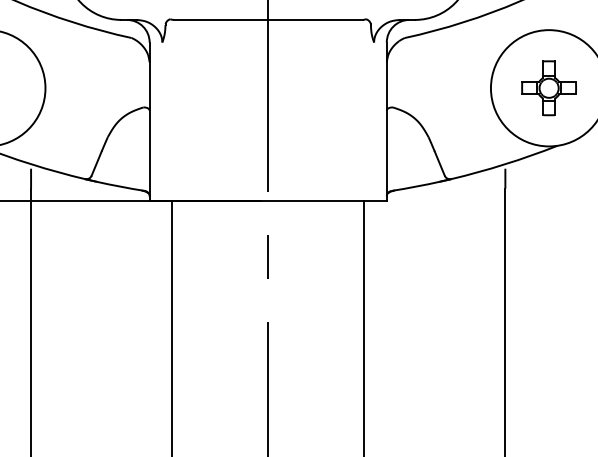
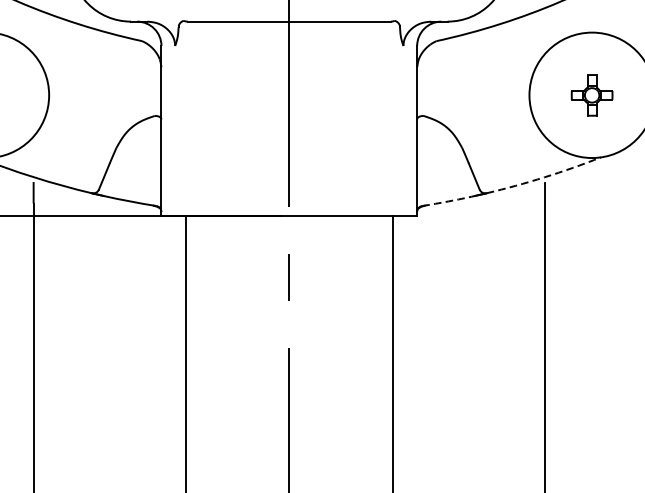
part: (548, 88) -> (591, 95), size x0.7
arc: (504, 164) -> (544, 177), solid -> dashed
arc: (416, 186) -> (449, 201), solid -> dashed

